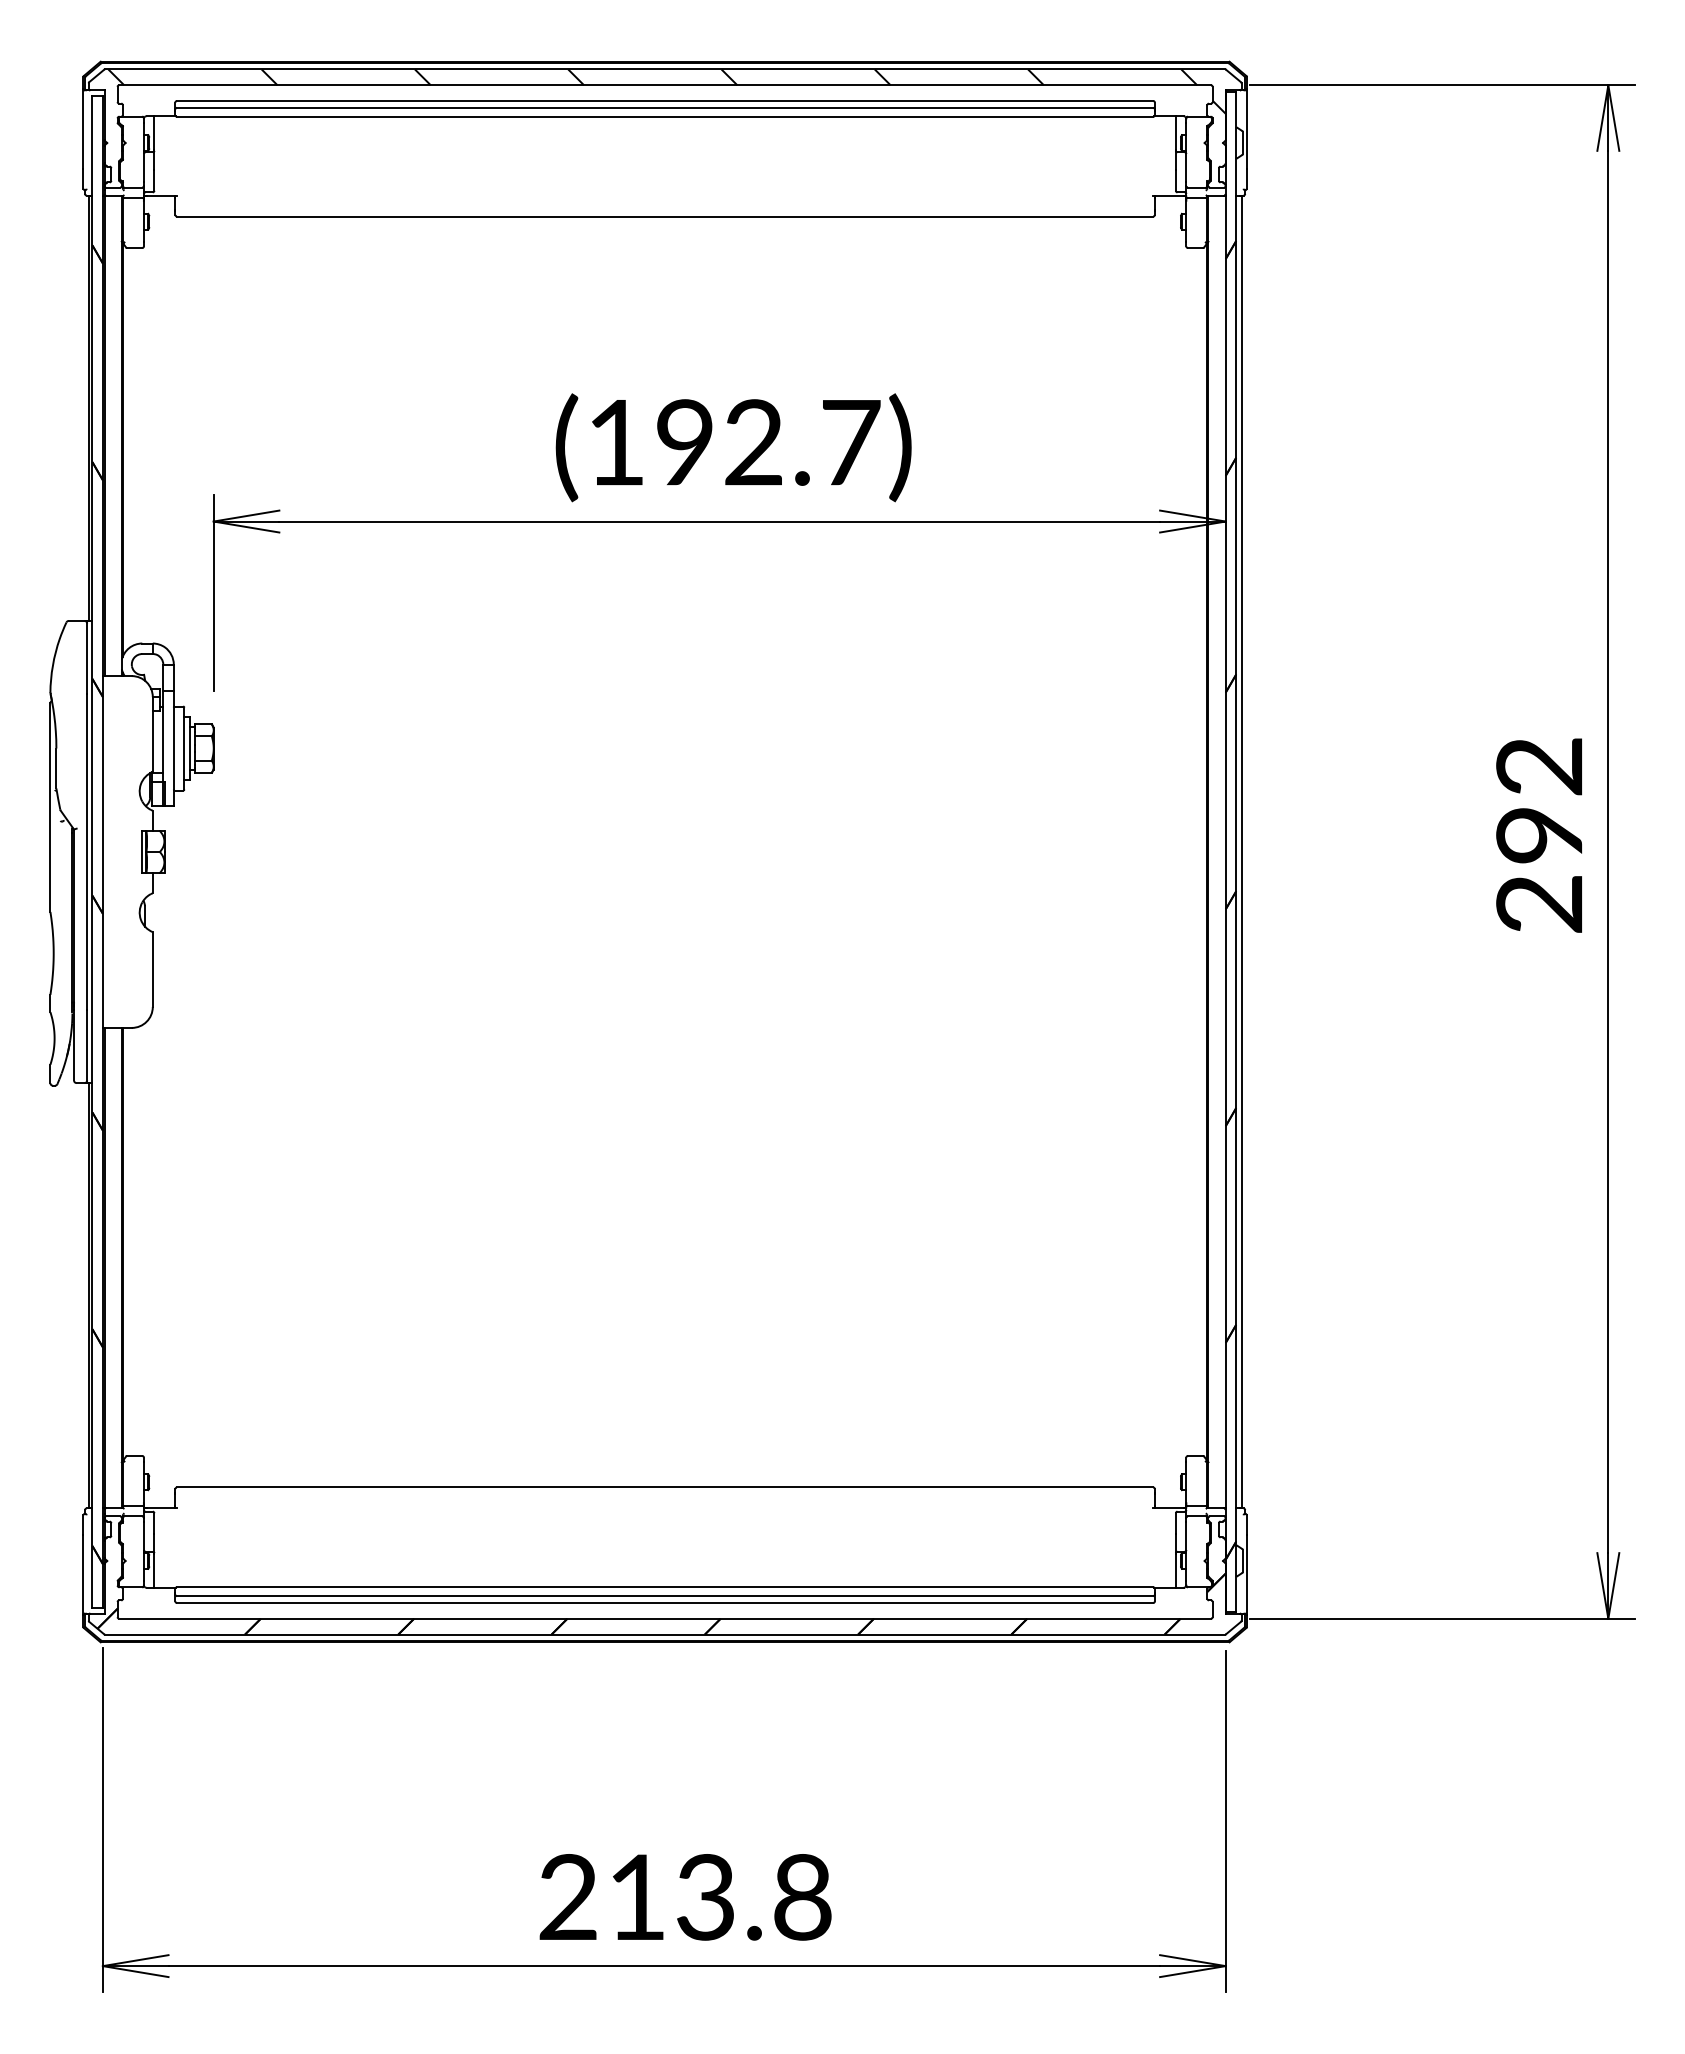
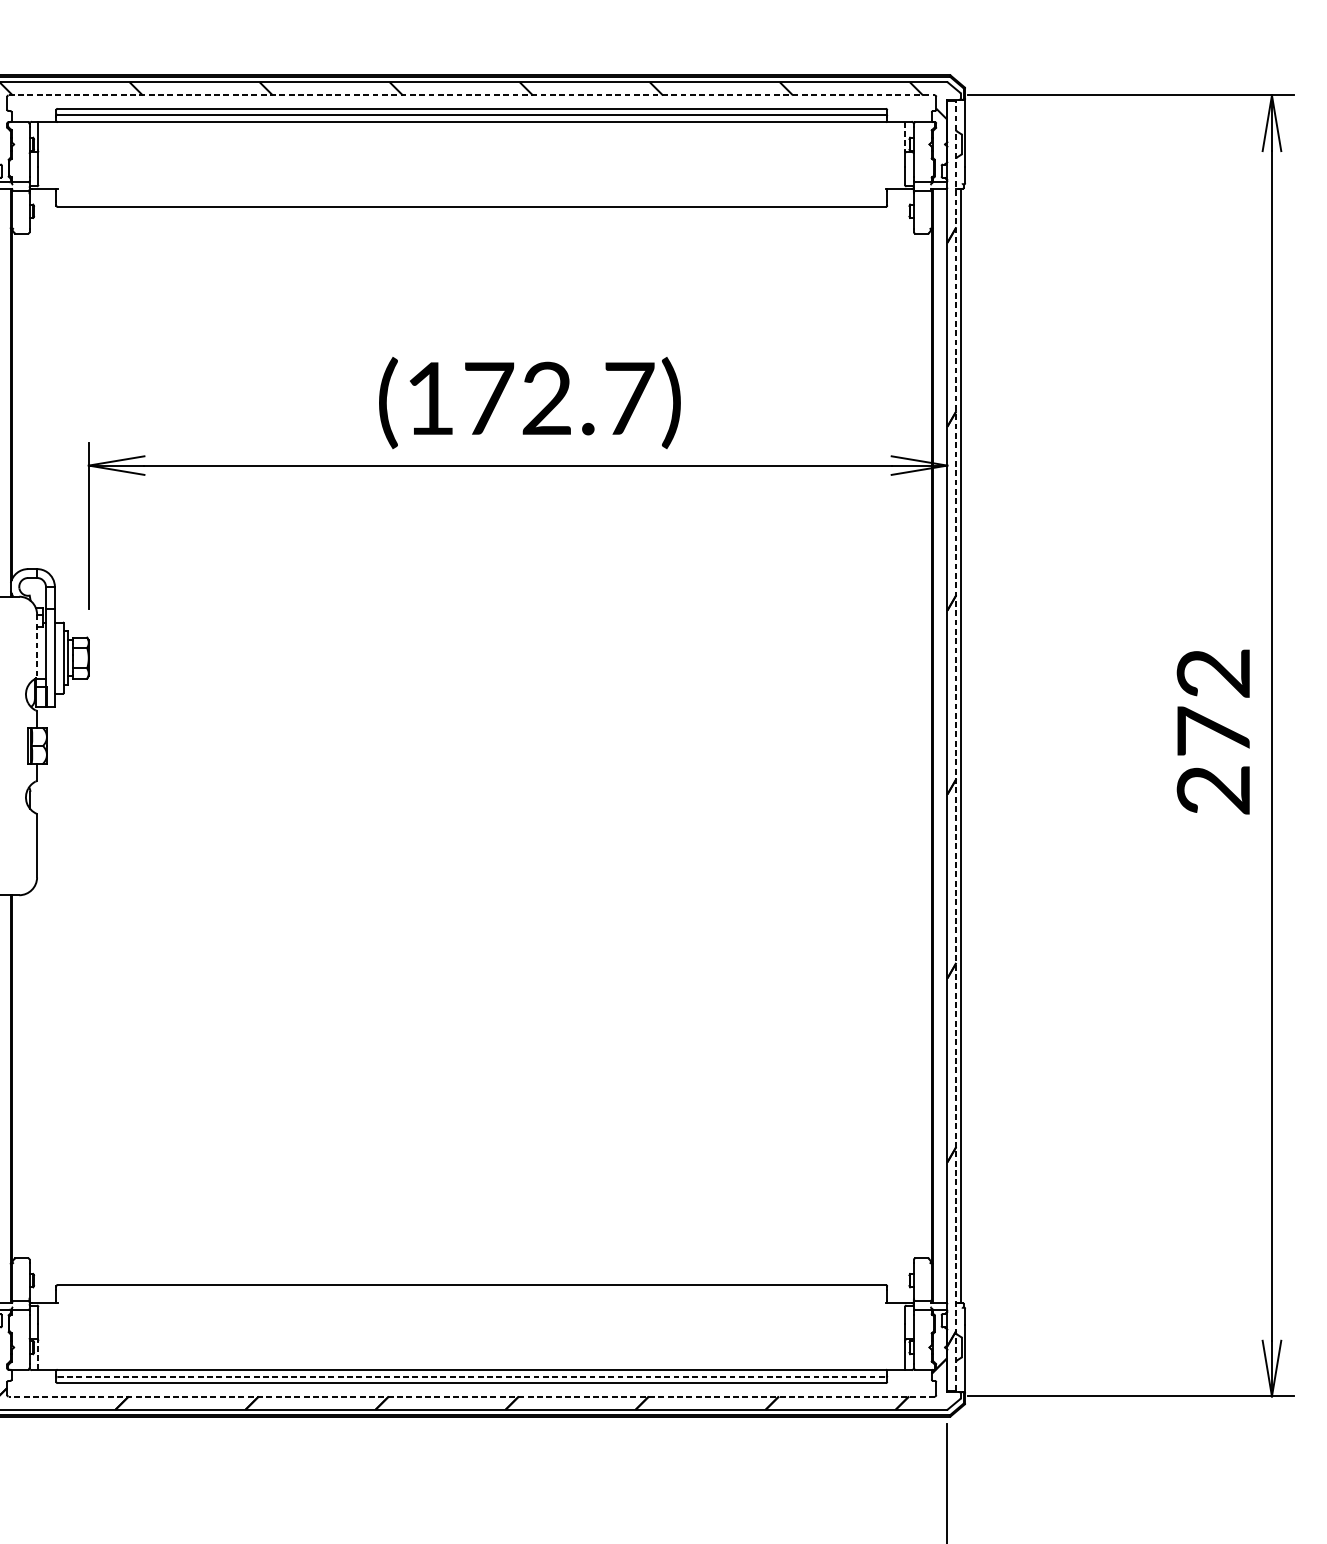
line: (665, 85) -> (472, 95), solid -> dashed
line: (1175, 133) -> (904, 136), solid -> dashed
text: (685, 442) -> (489, 398), (192.7) -> (172.7)
line: (152, 734) -> (36, 646), solid -> dashed
text: (1539, 834) -> (1213, 731), 292 -> 272
line: (1236, 852) -> (956, 746), solid -> dashed
line: (154, 1570) -> (38, 1355), solid -> dashed
line: (665, 1596) -> (472, 1377), solid -> dashed
line: (665, 1618) -> (472, 1396), solid -> dashed

